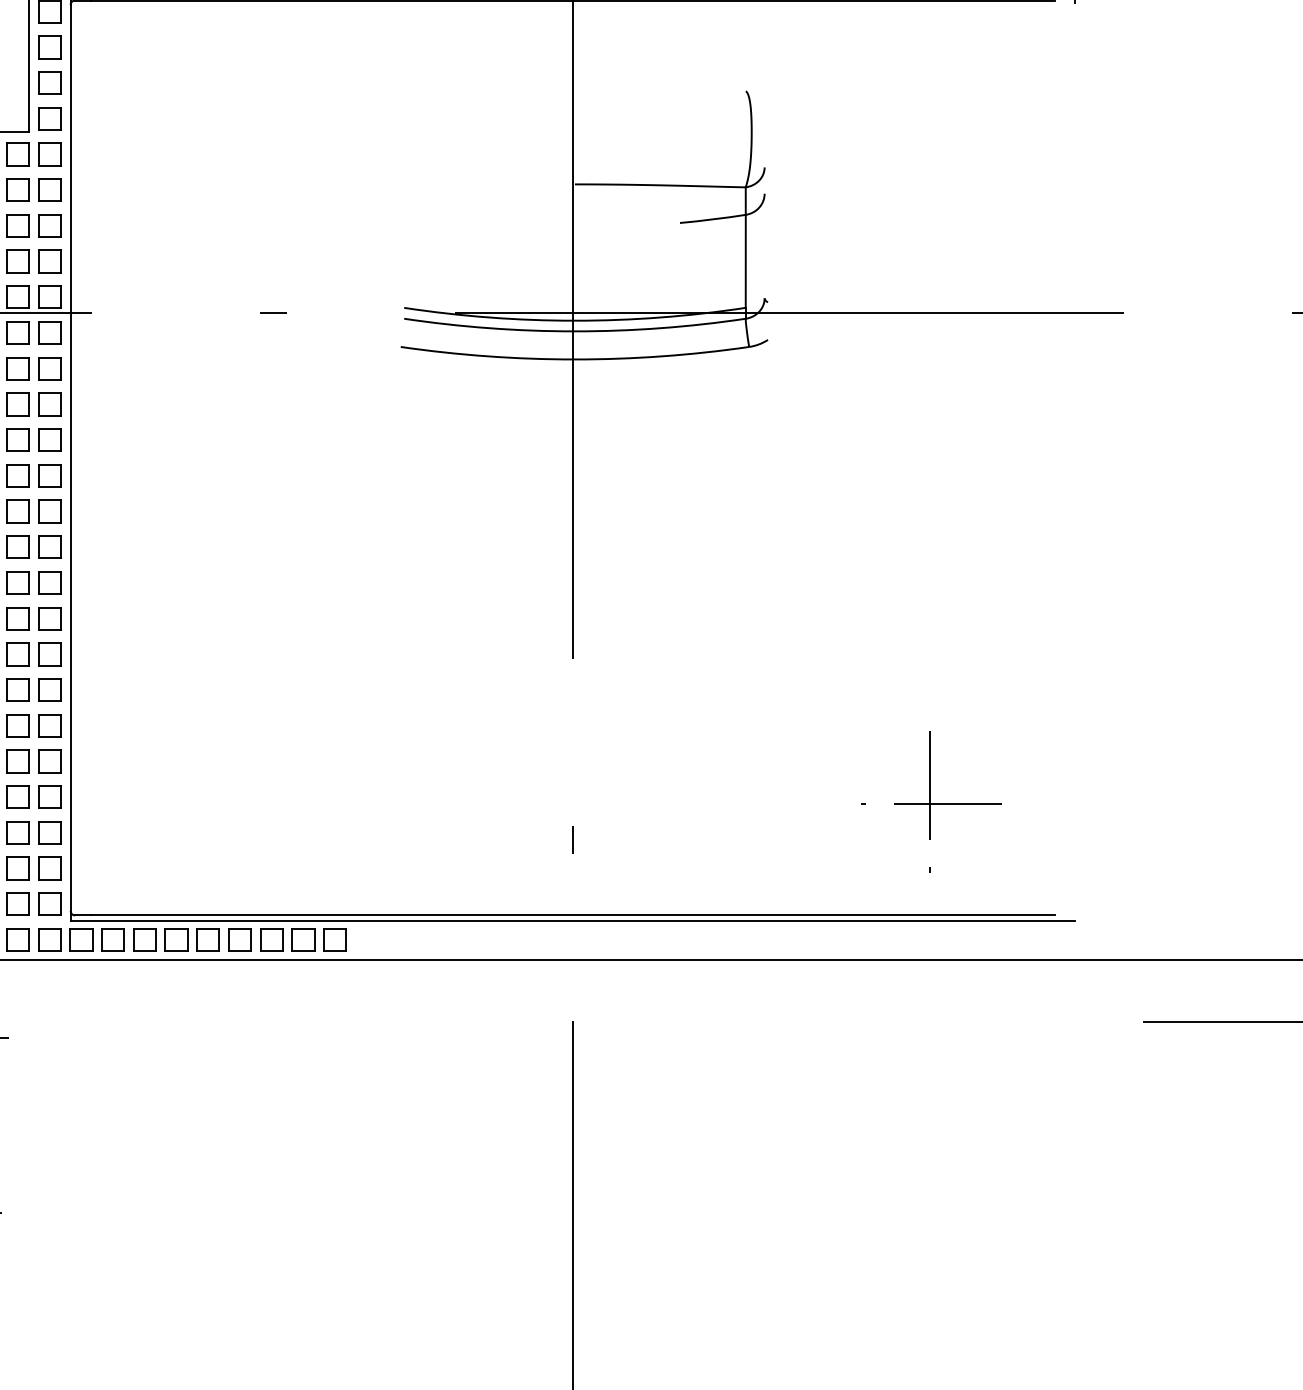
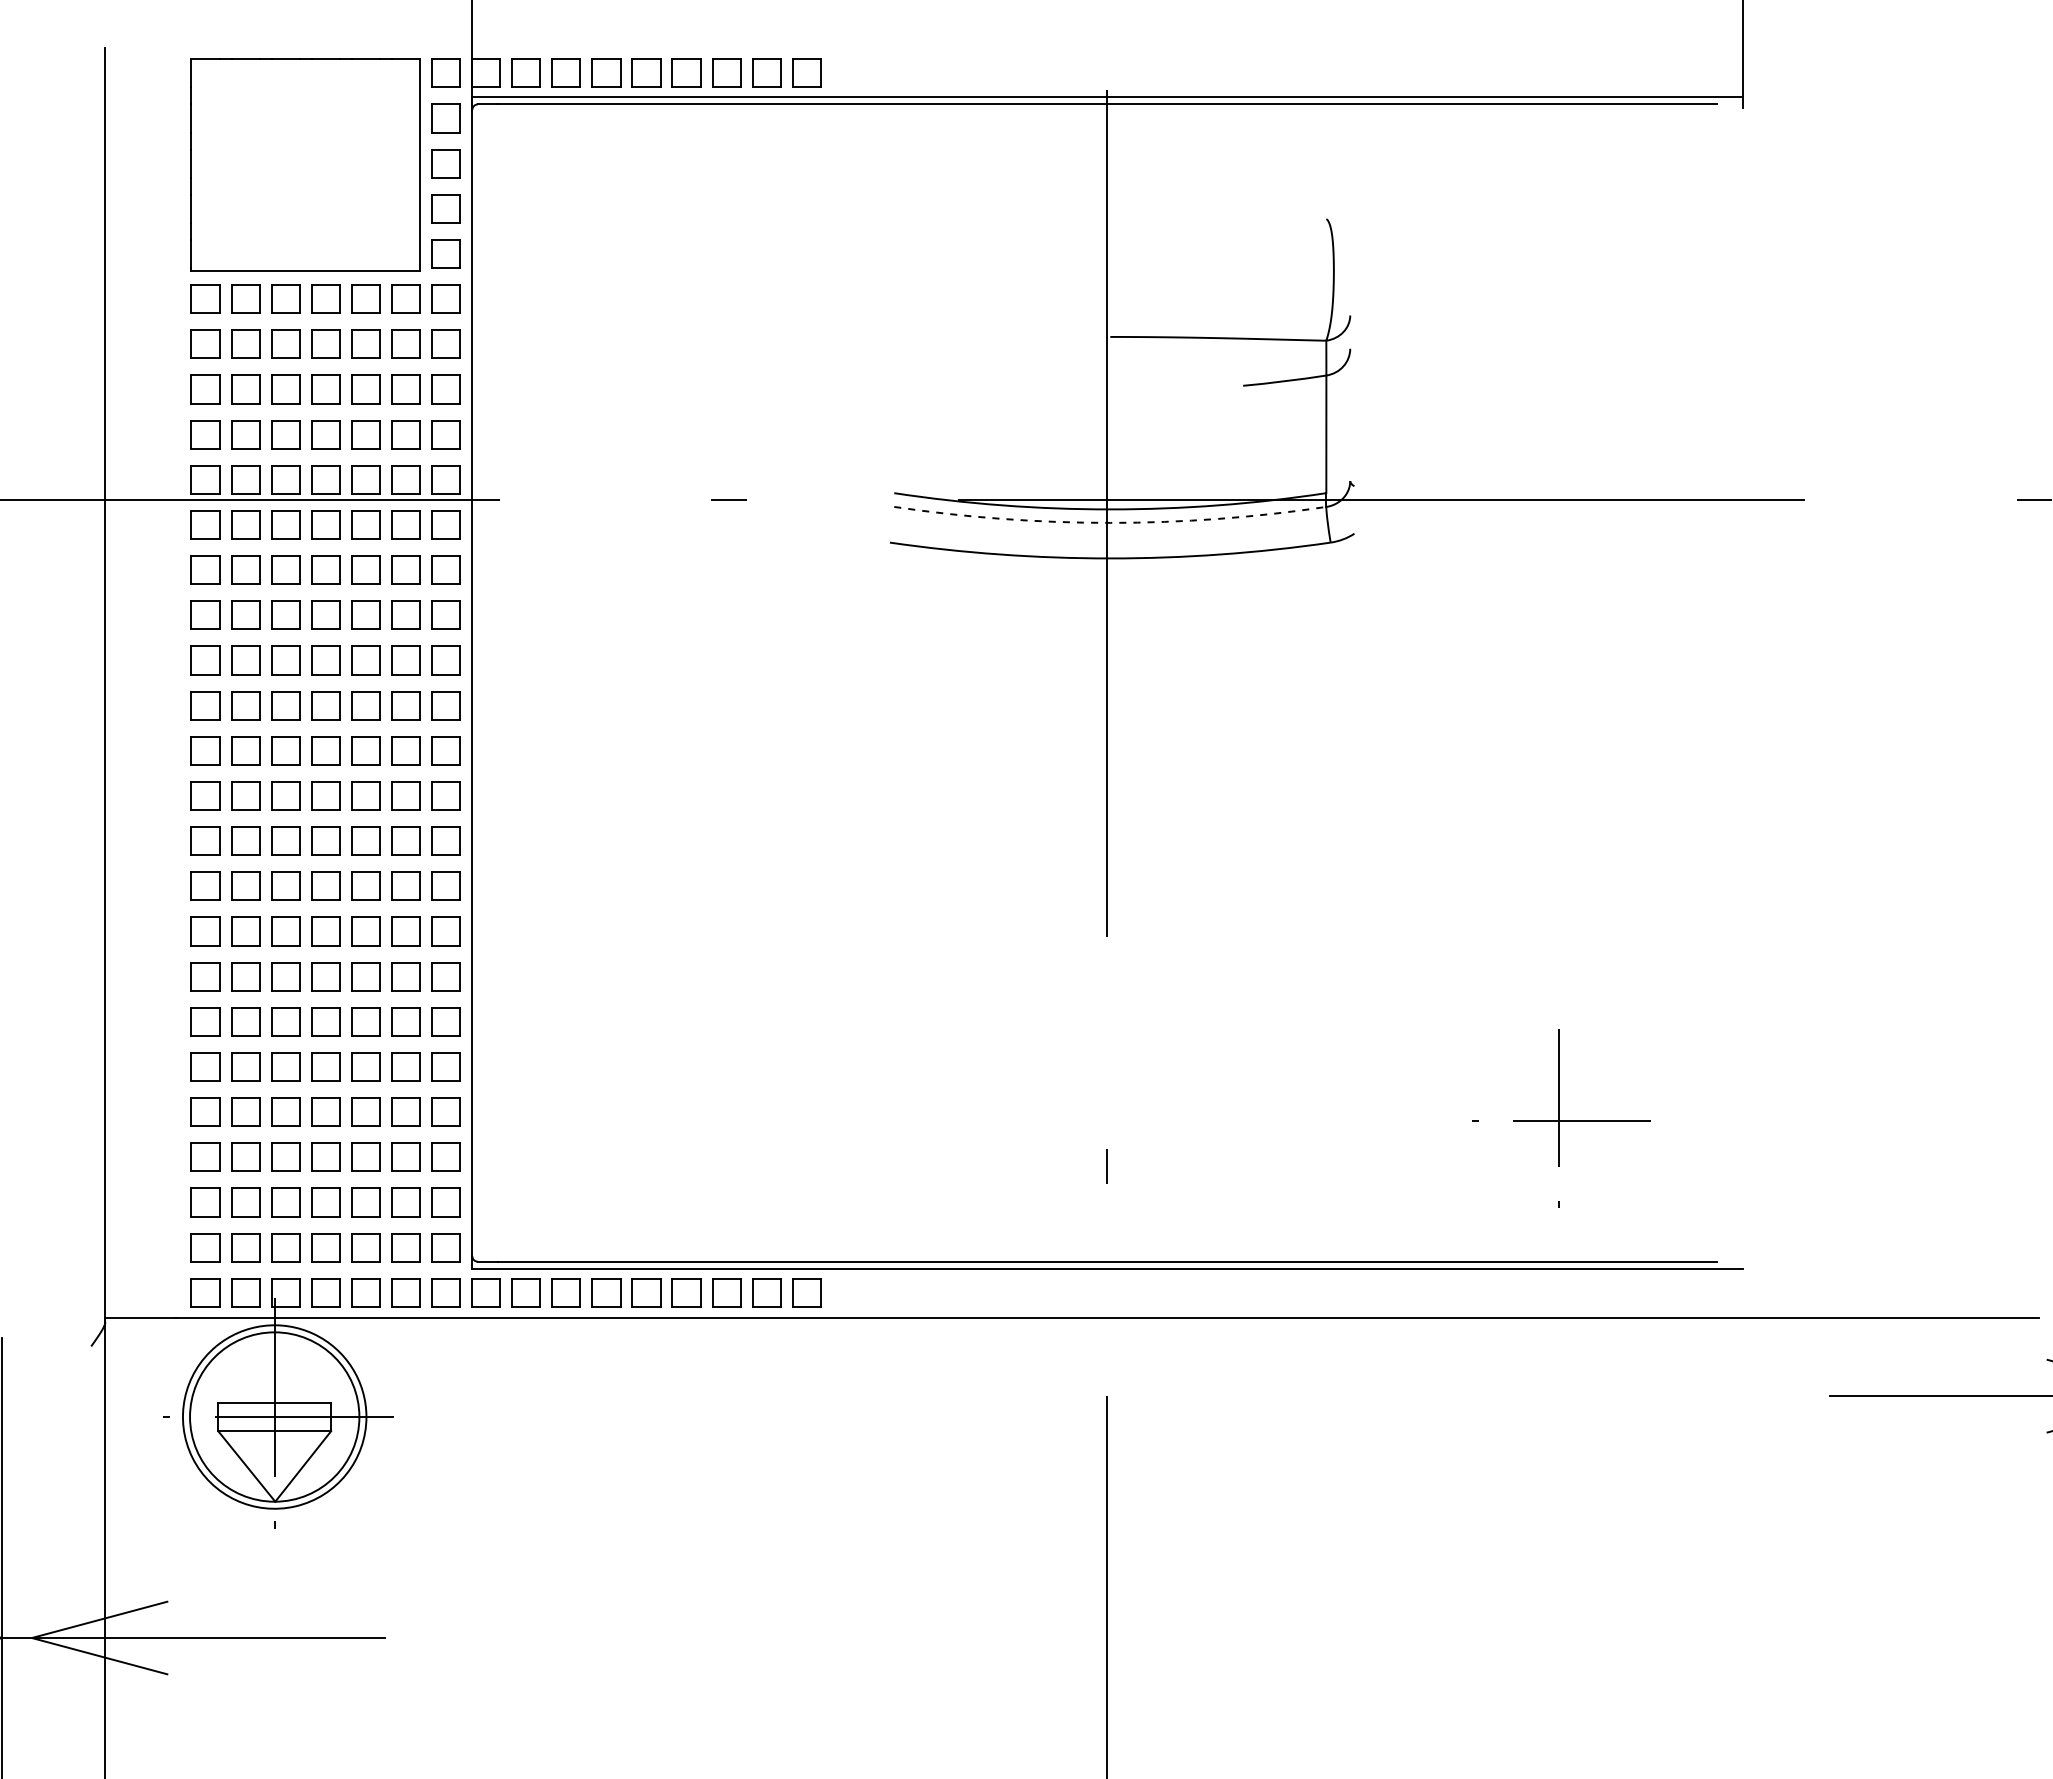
arc: (575, 331) -> (1110, 522), solid -> dashed

